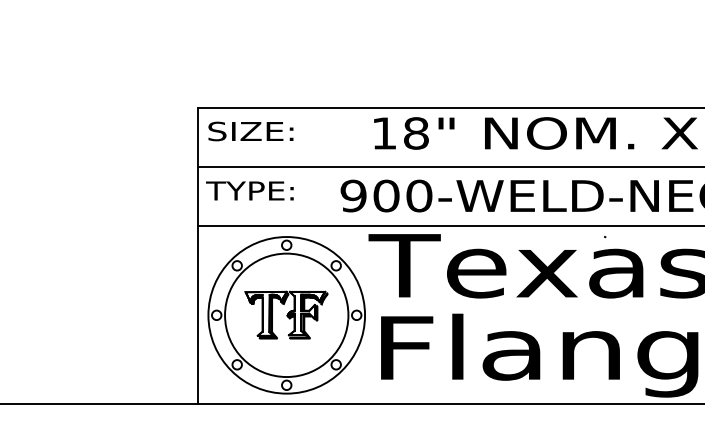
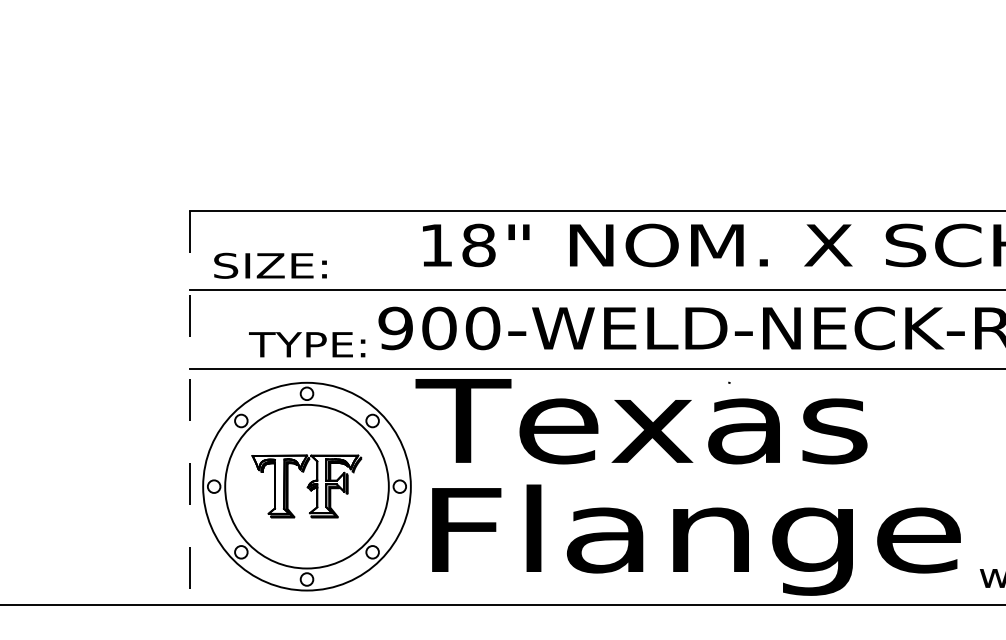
text: (250, 131) -> (270, 265), moved
text: (250, 190) -> (307, 344), moved
line: (198, 255) -> (189, 407), solid -> dashed

